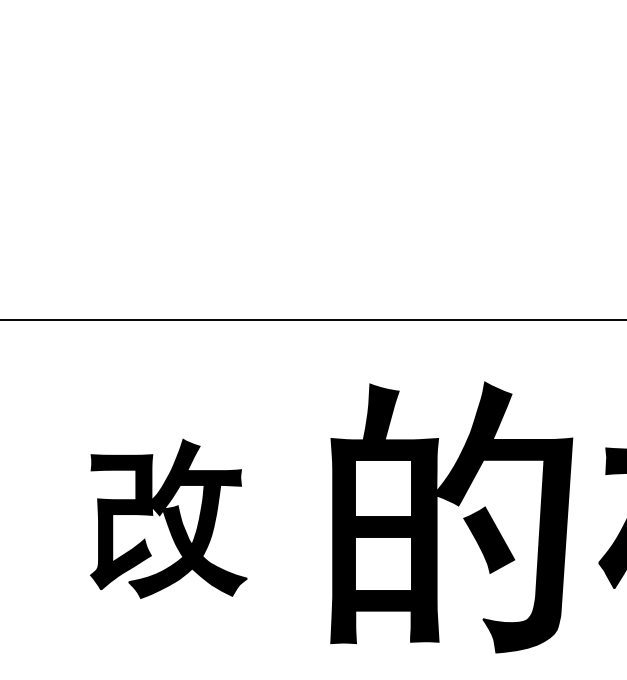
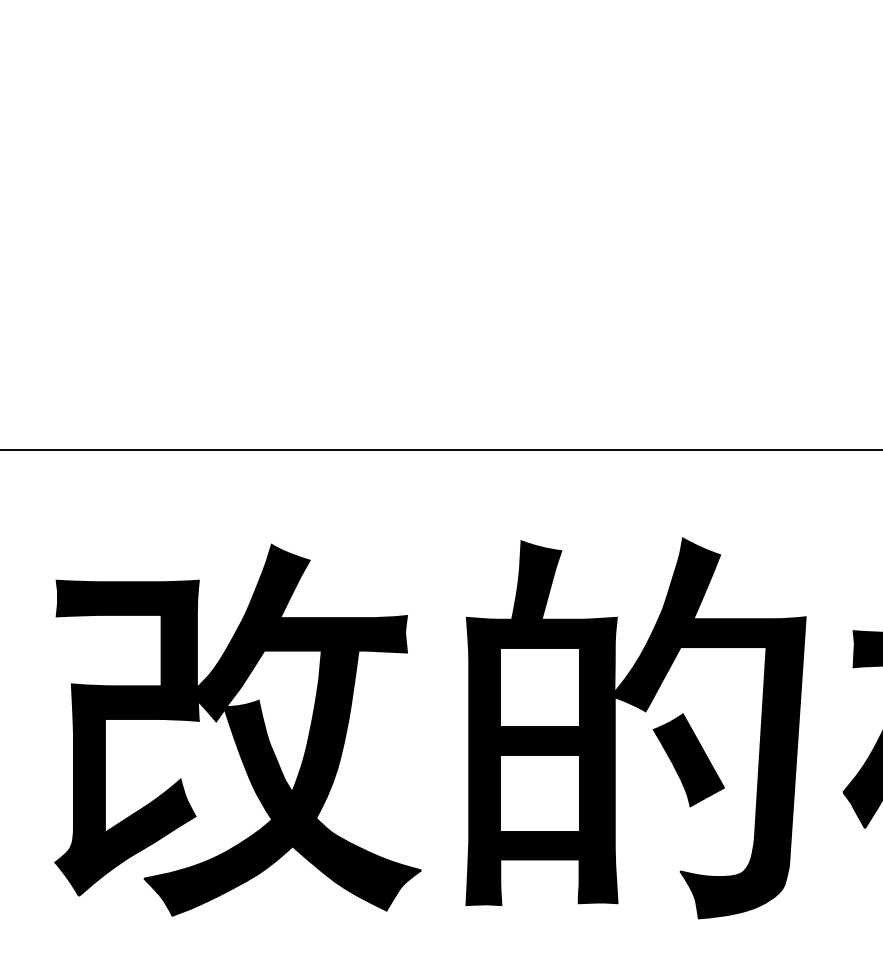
part: (168, 518) -> (237, 729), size x1.67

